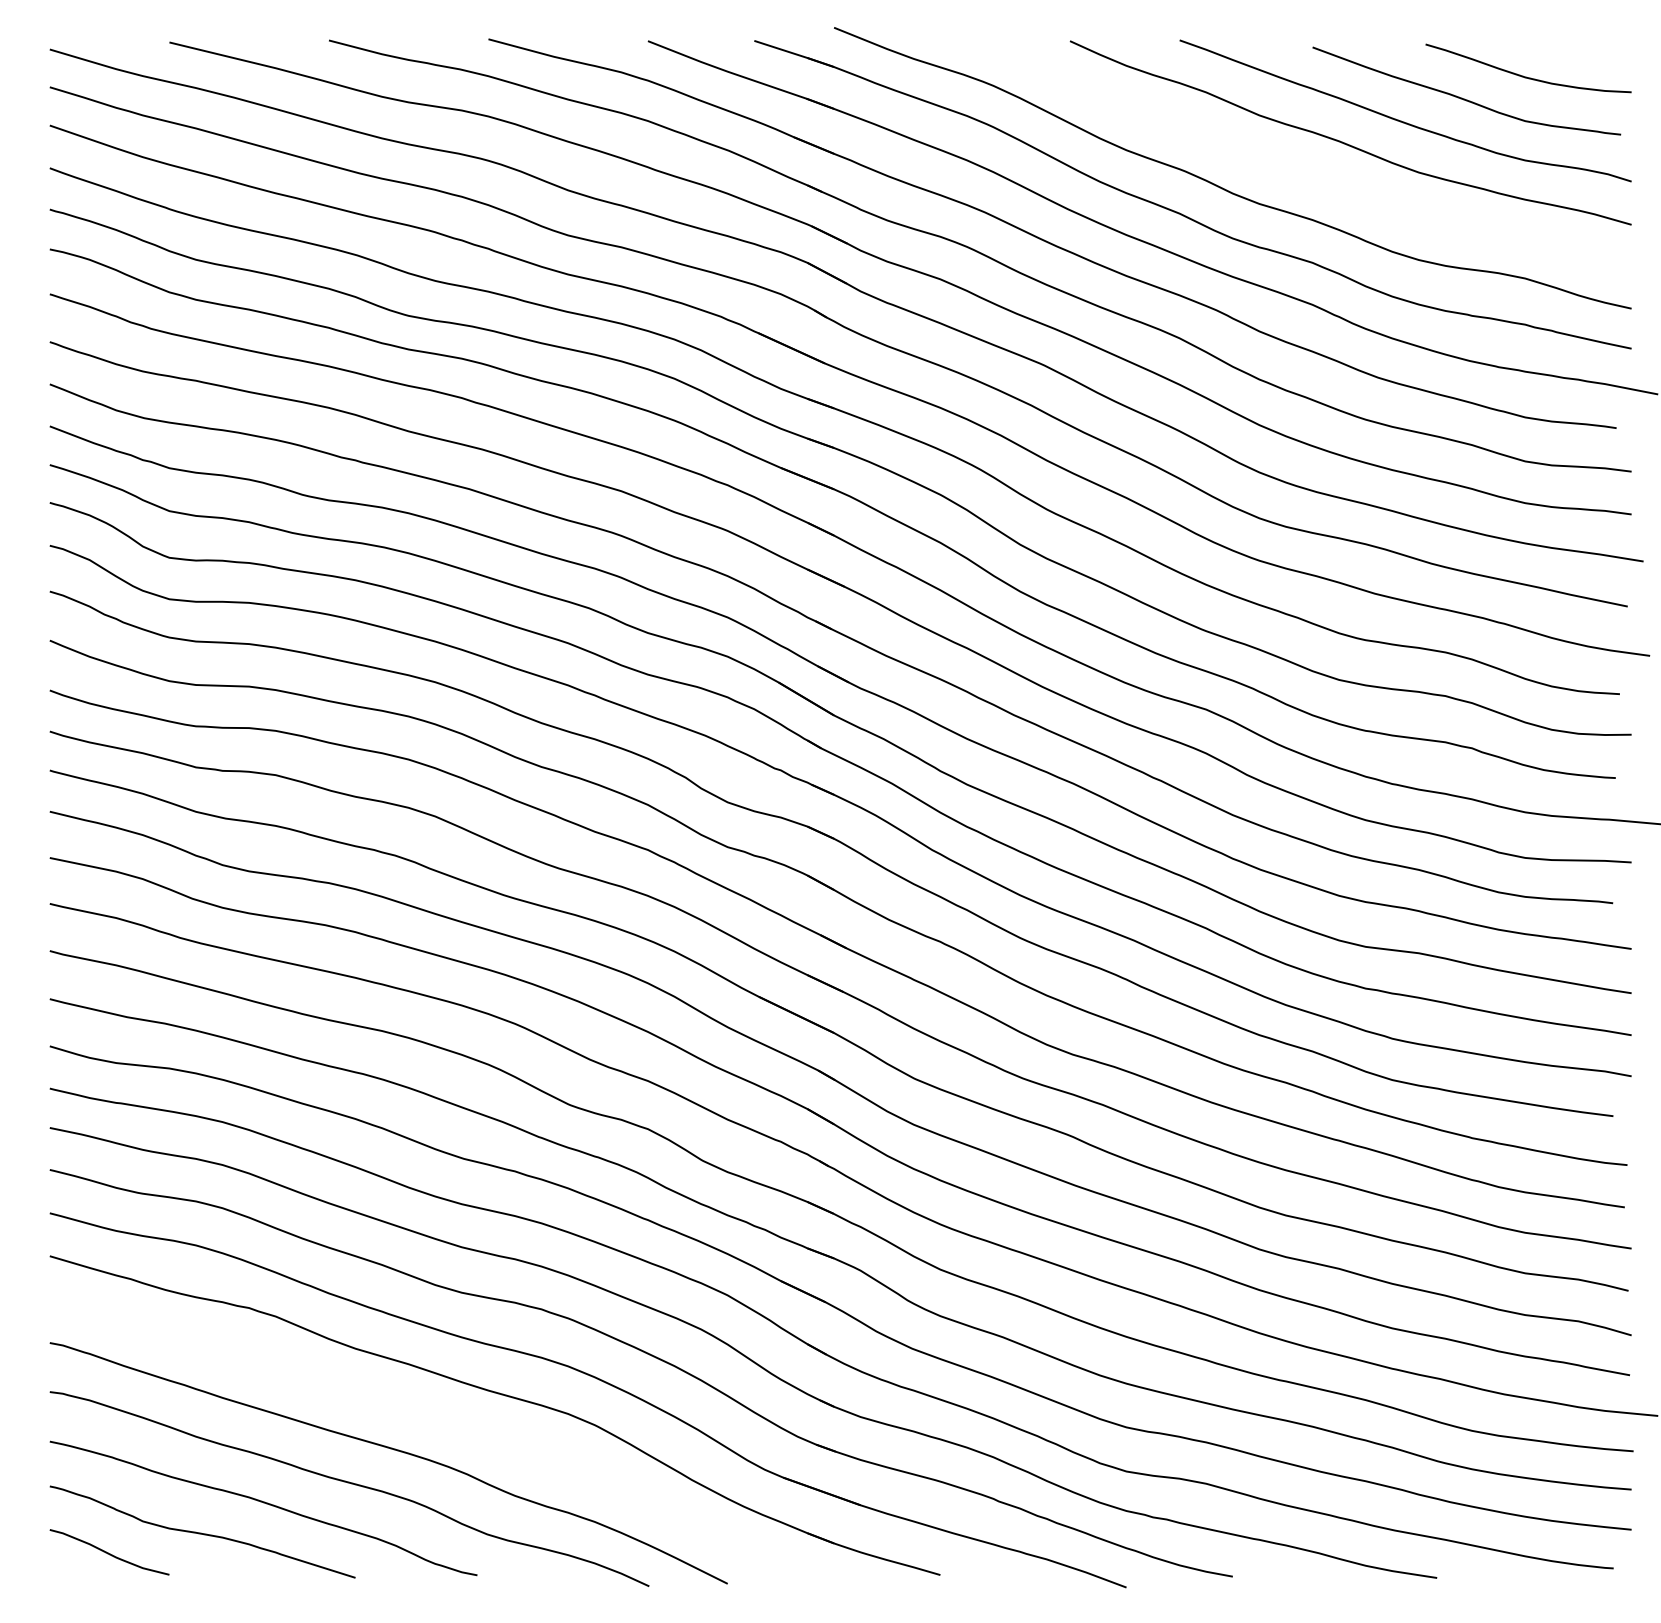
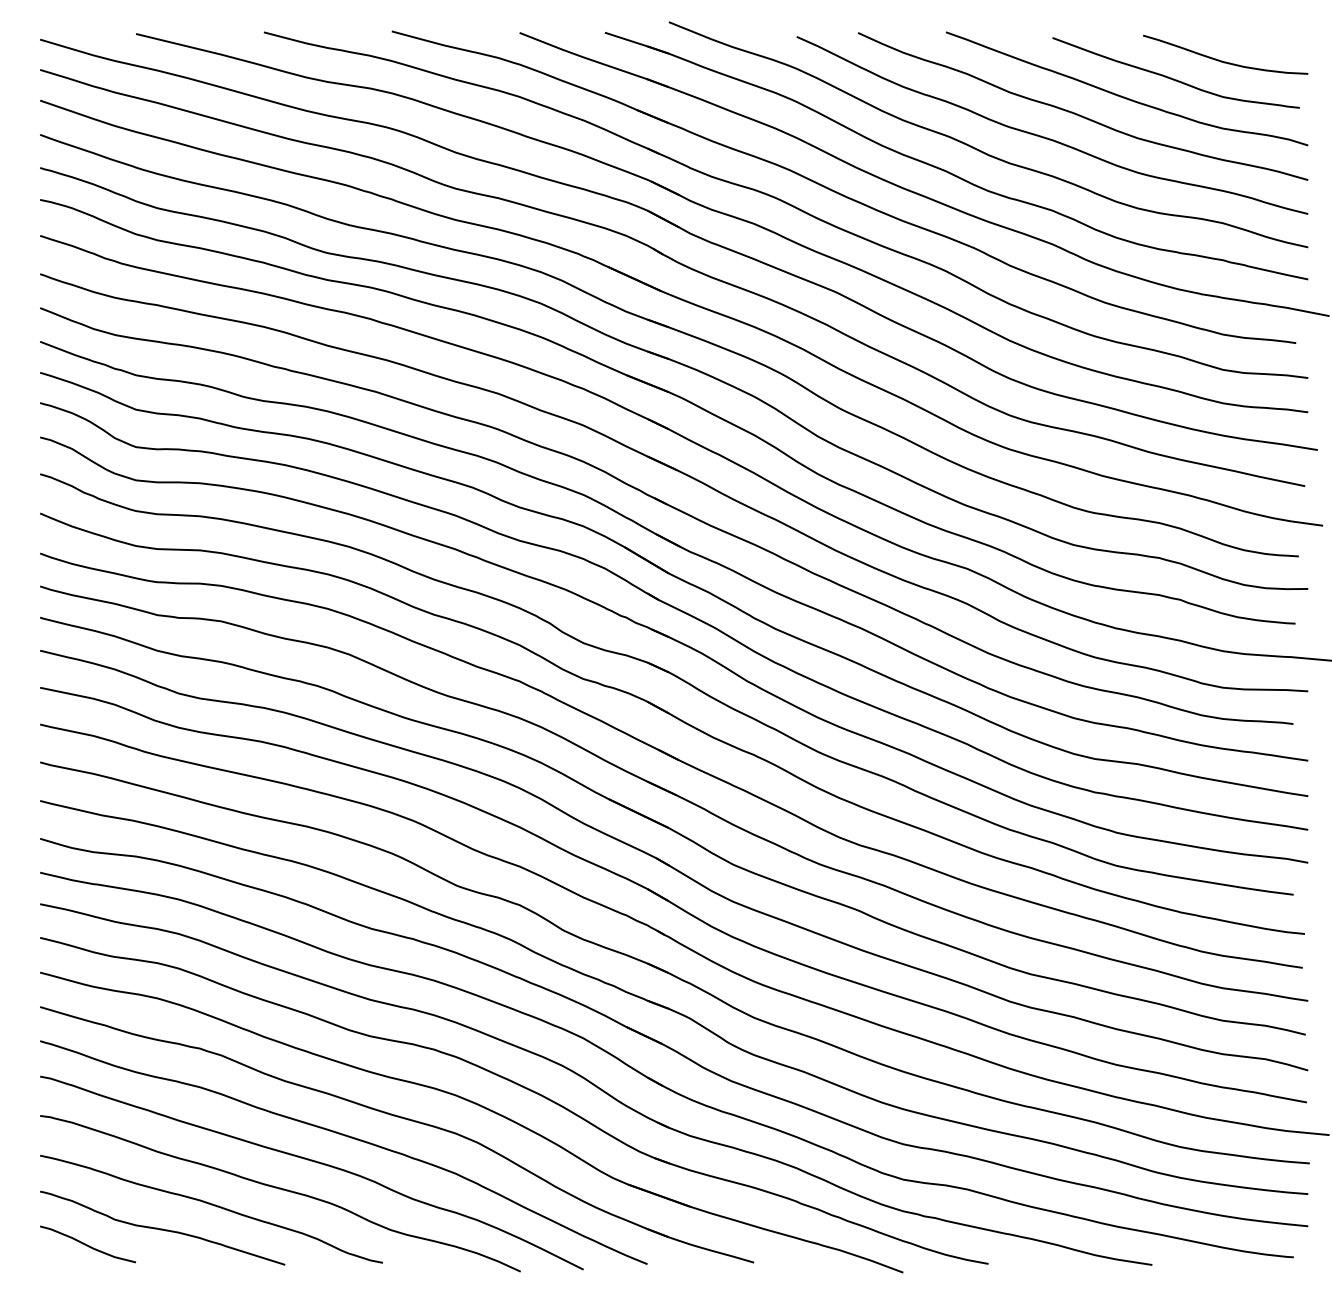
curve: (1308, 172) -> (1049, 138), added
curve: (433, 1418) -> (347, 1137), added

